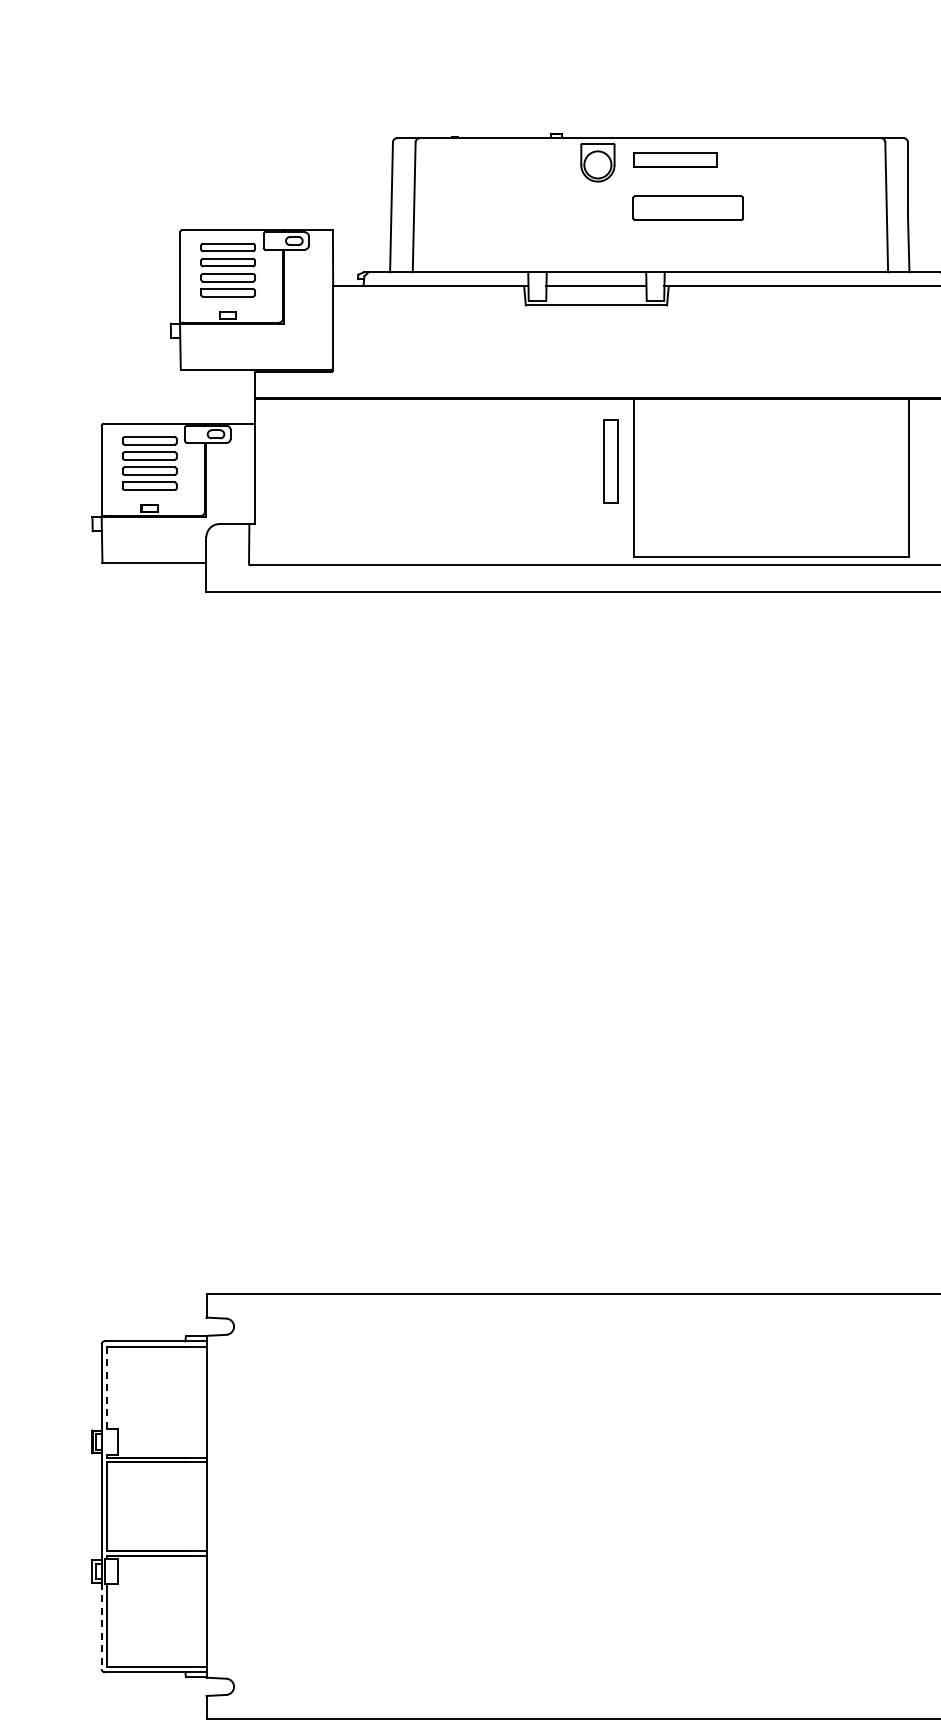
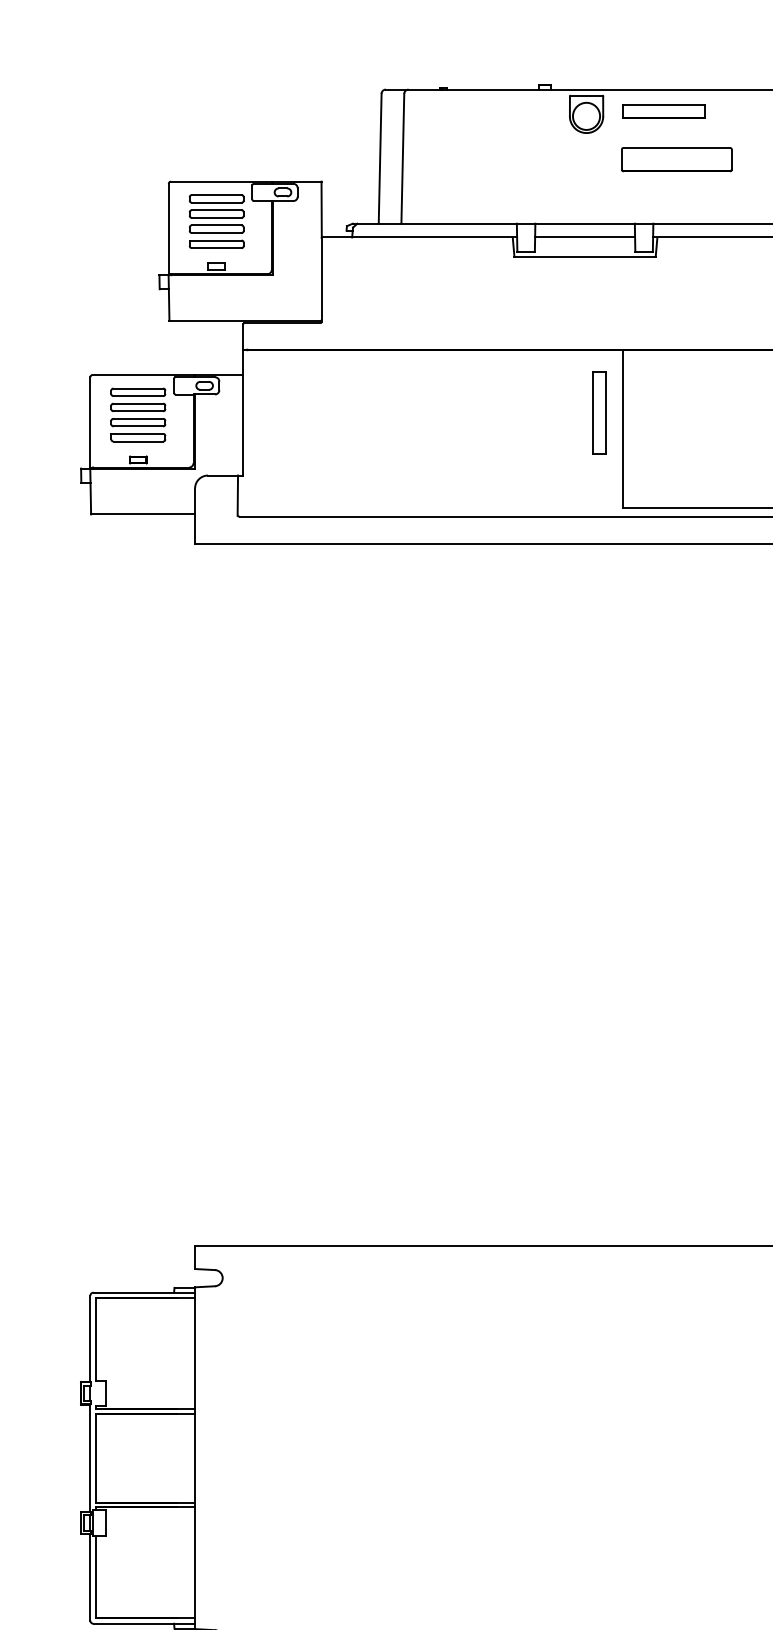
line: (107, 1388) -> (96, 1339), dashed -> solid
line: (101, 1626) -> (90, 1577), dashed -> solid

